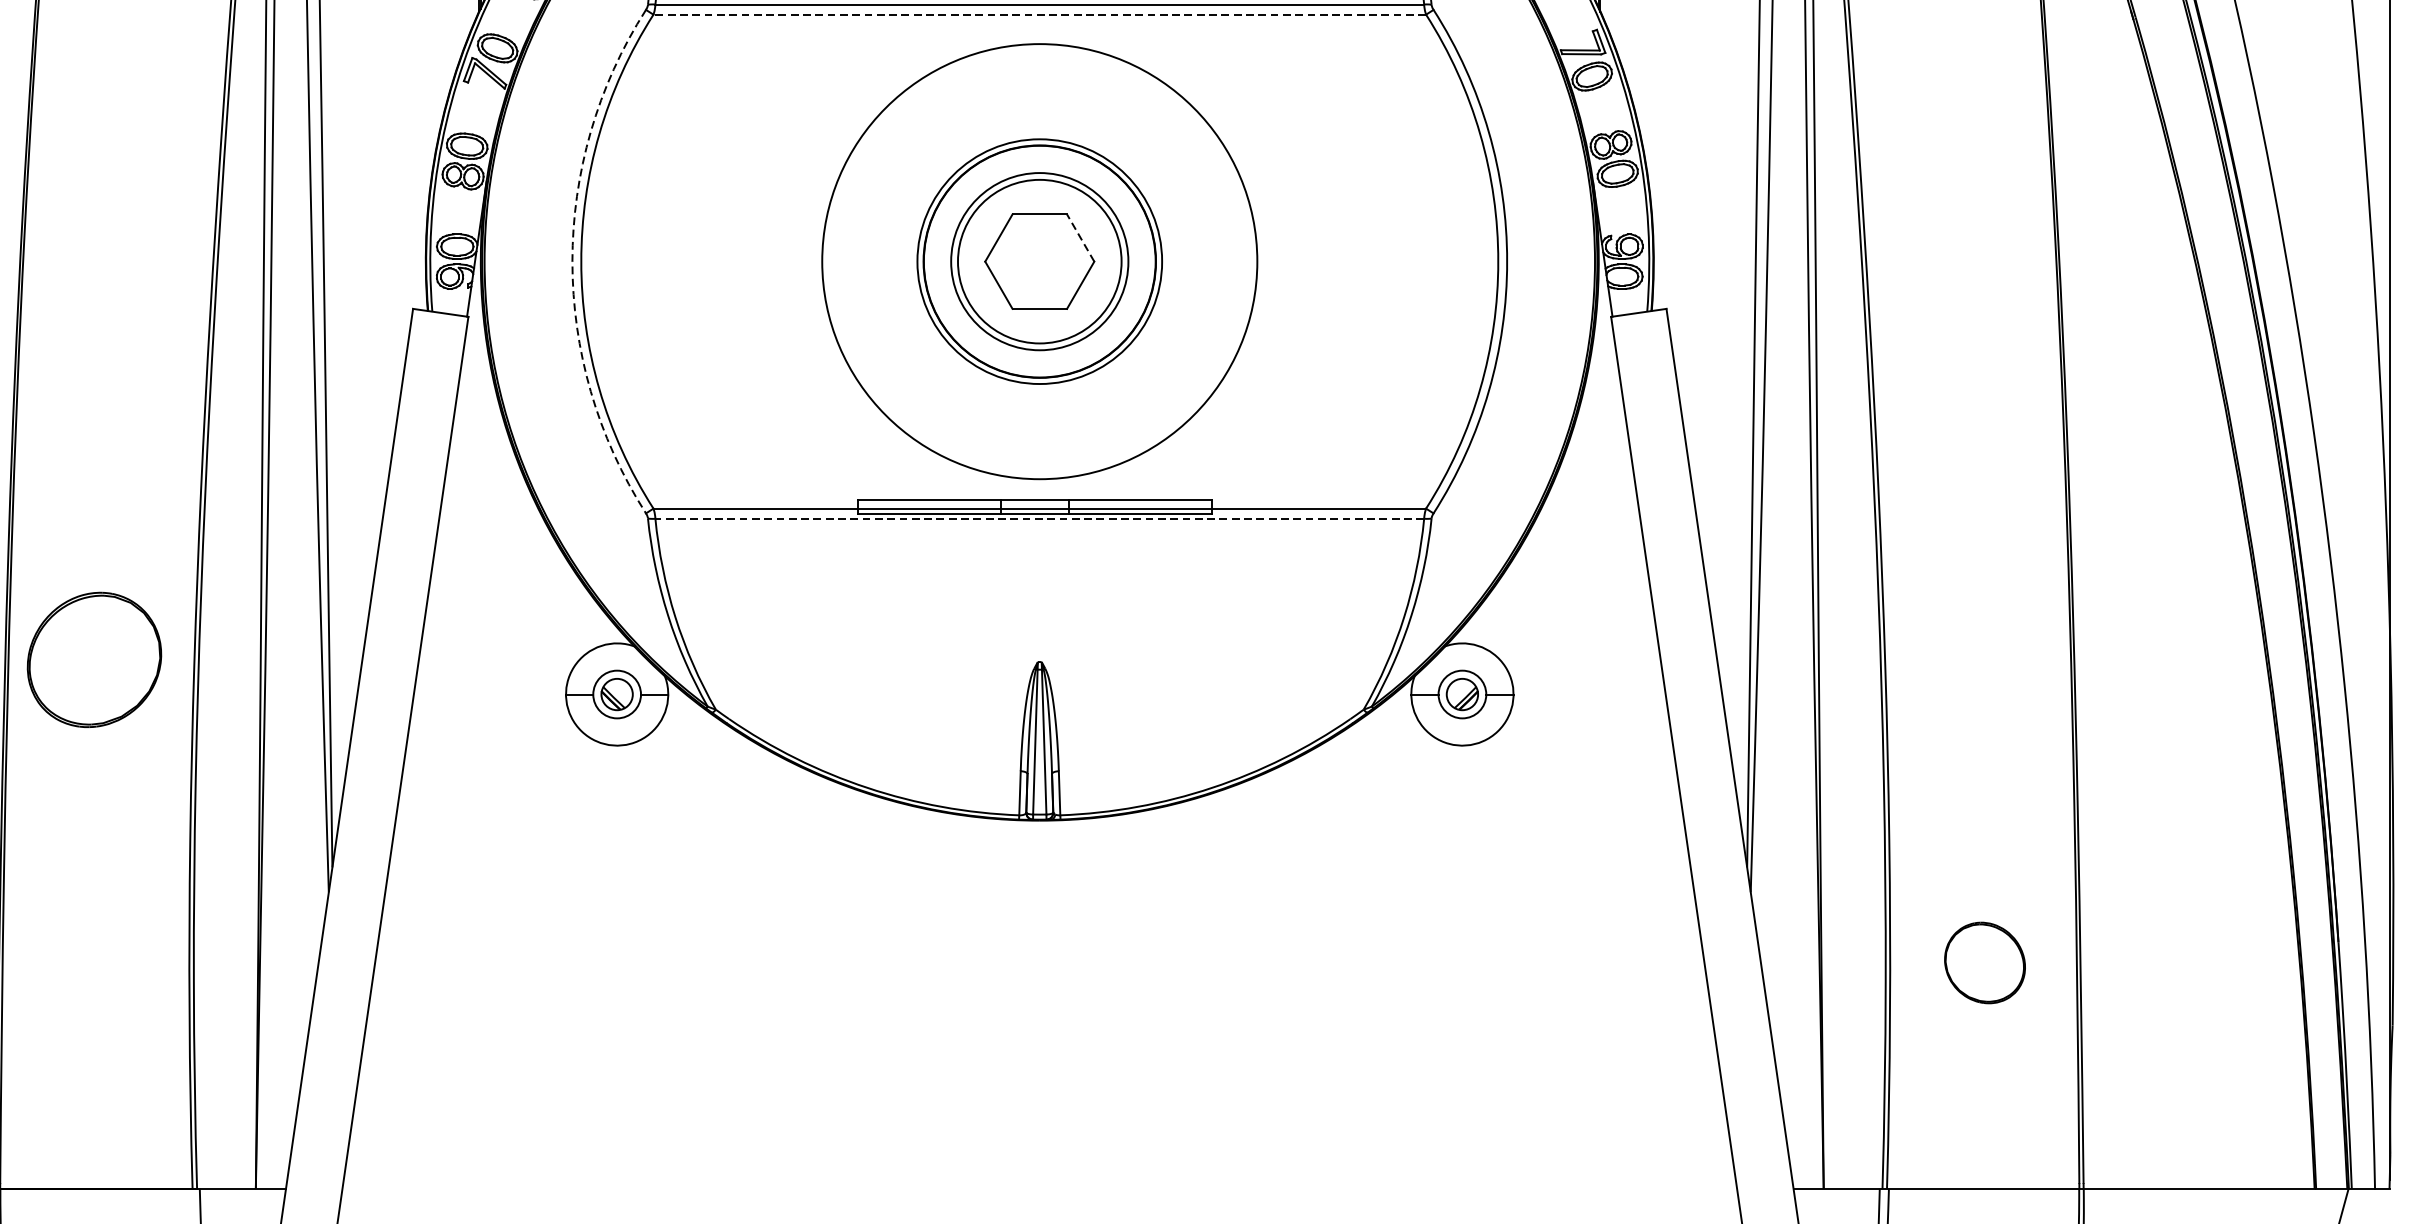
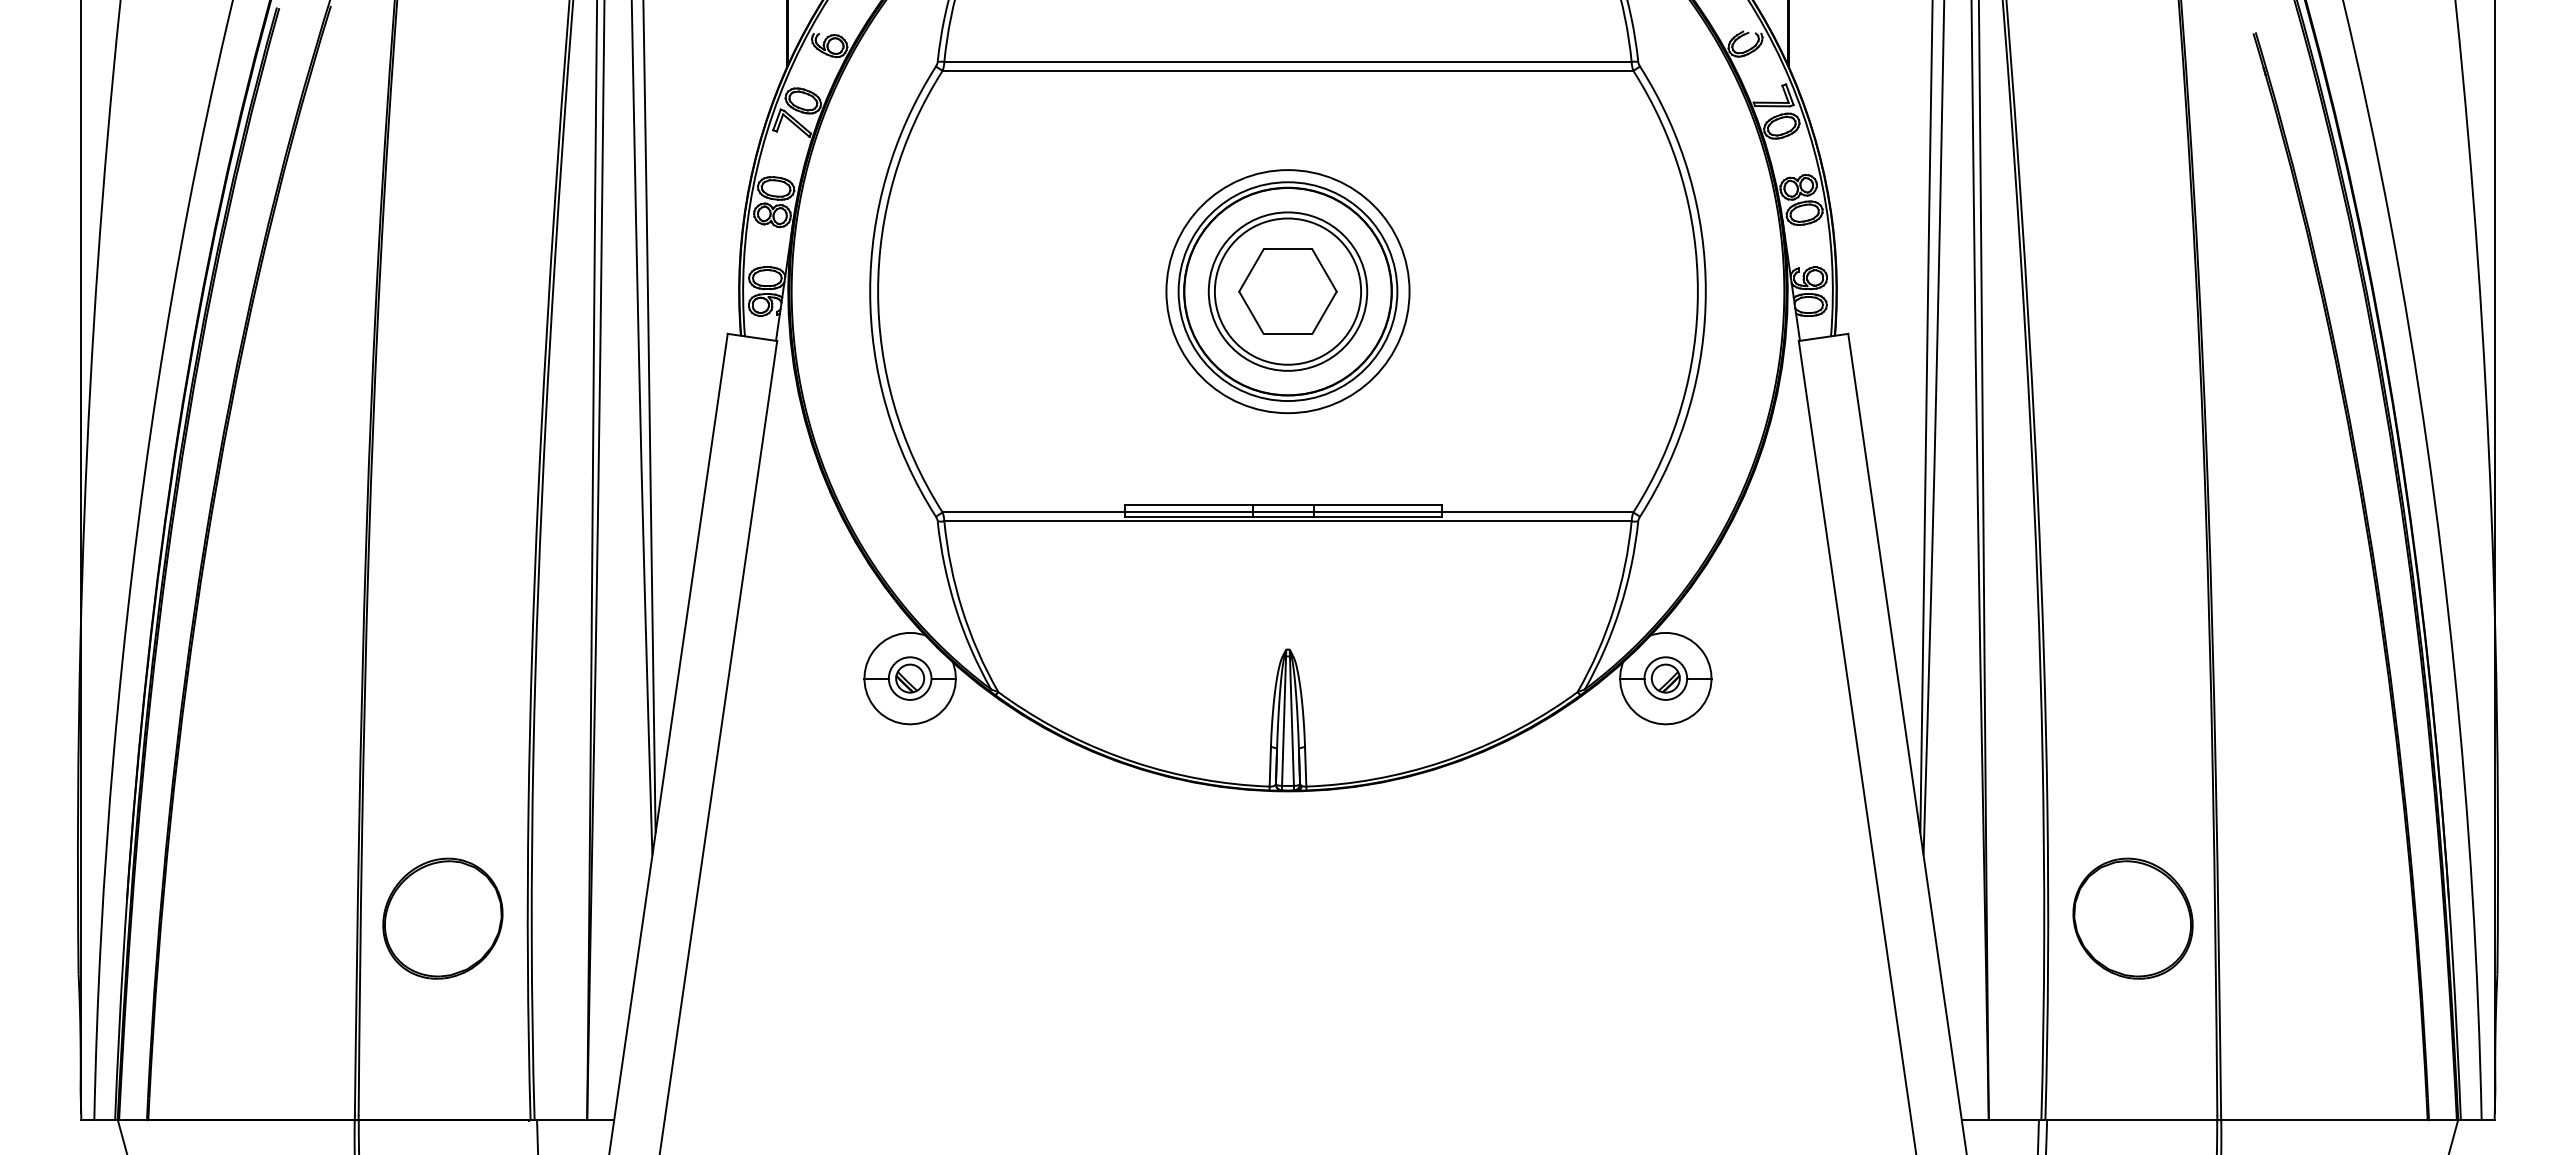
line: (1039, 14) -> (1287, 70), dashed -> solid
line: (1080, 238) -> (1324, 270), dashed -> solid
arc: (572, 261) -> (870, 291), dashed -> solid
circle: (1039, 261) -> (1287, 291), size x0.62
line: (1040, 518) -> (1288, 521), dashed -> solid
part: (94, 659) -> (442, 918), moved
part: (1984, 962) -> (2132, 918), size x1.67

